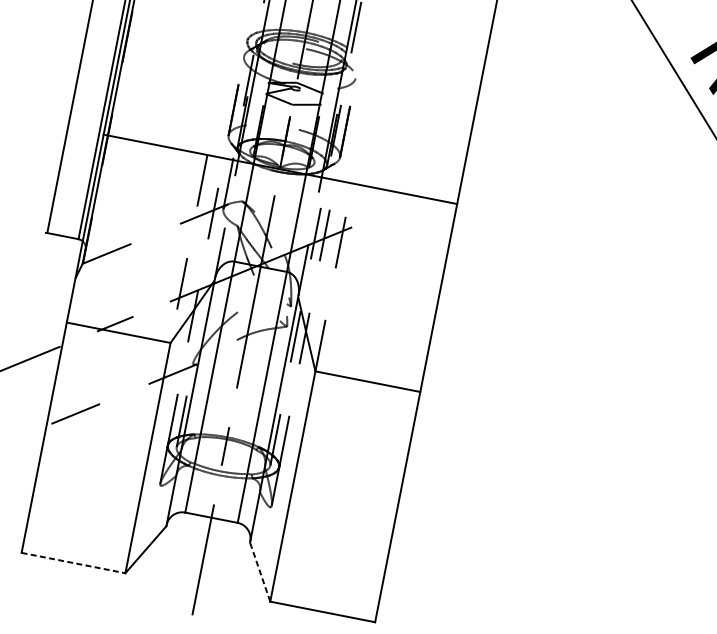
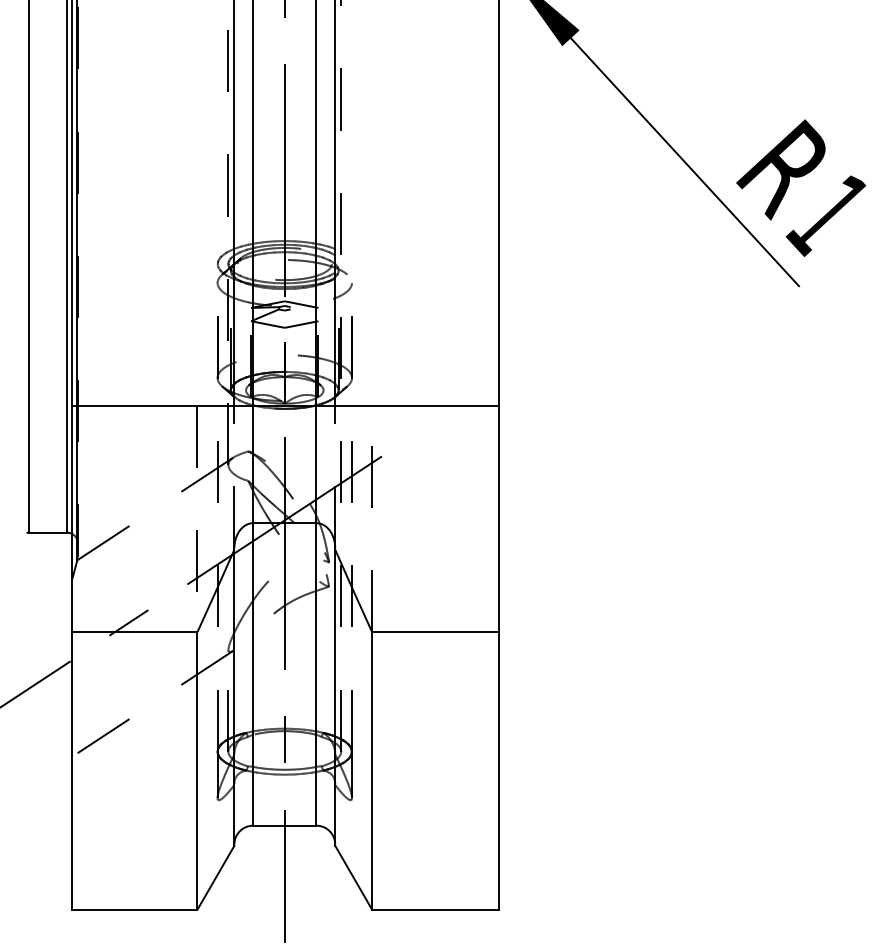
line: (73, 562) -> (134, 909), dashed -> solid
line: (260, 571) -> (353, 877), dashed -> solid

